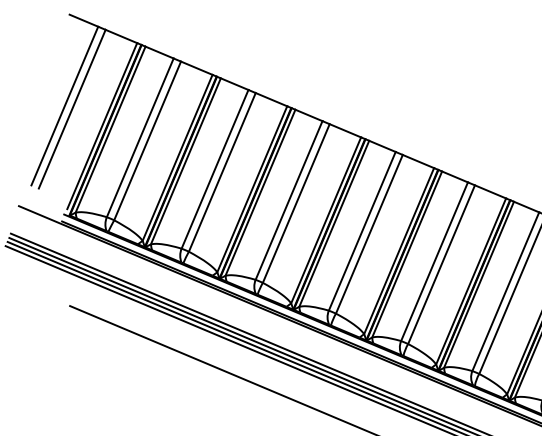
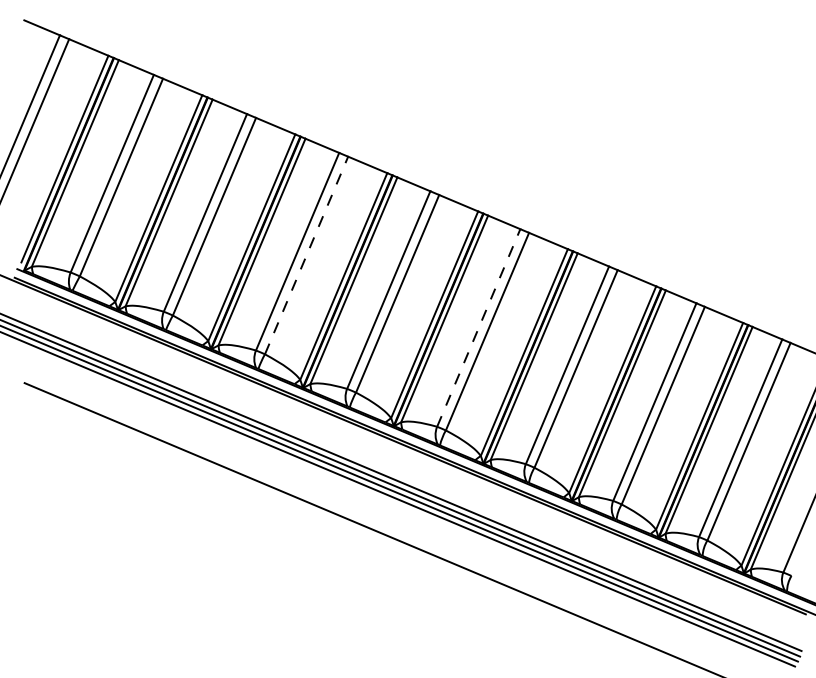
line: (296, 203) -> (306, 255), solid -> dashed
line: (434, 261) -> (478, 327), solid -> dashed

